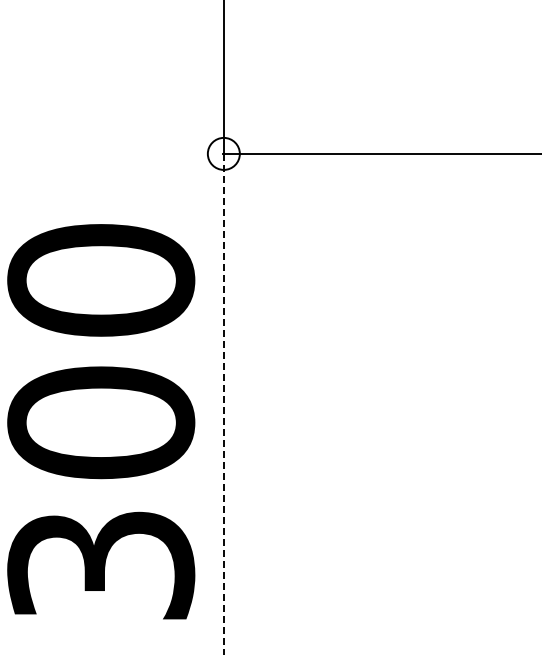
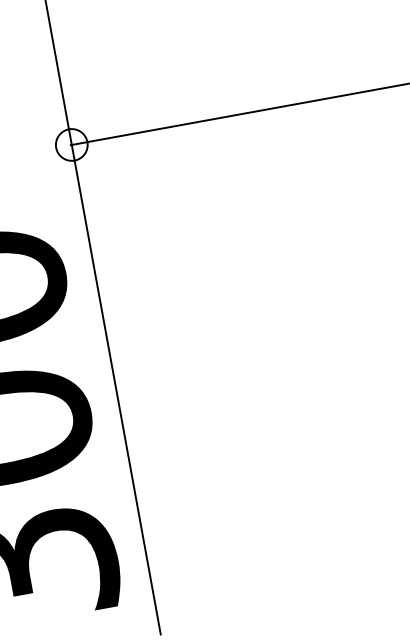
line: (223, 404) -> (115, 389), dashed -> solid

